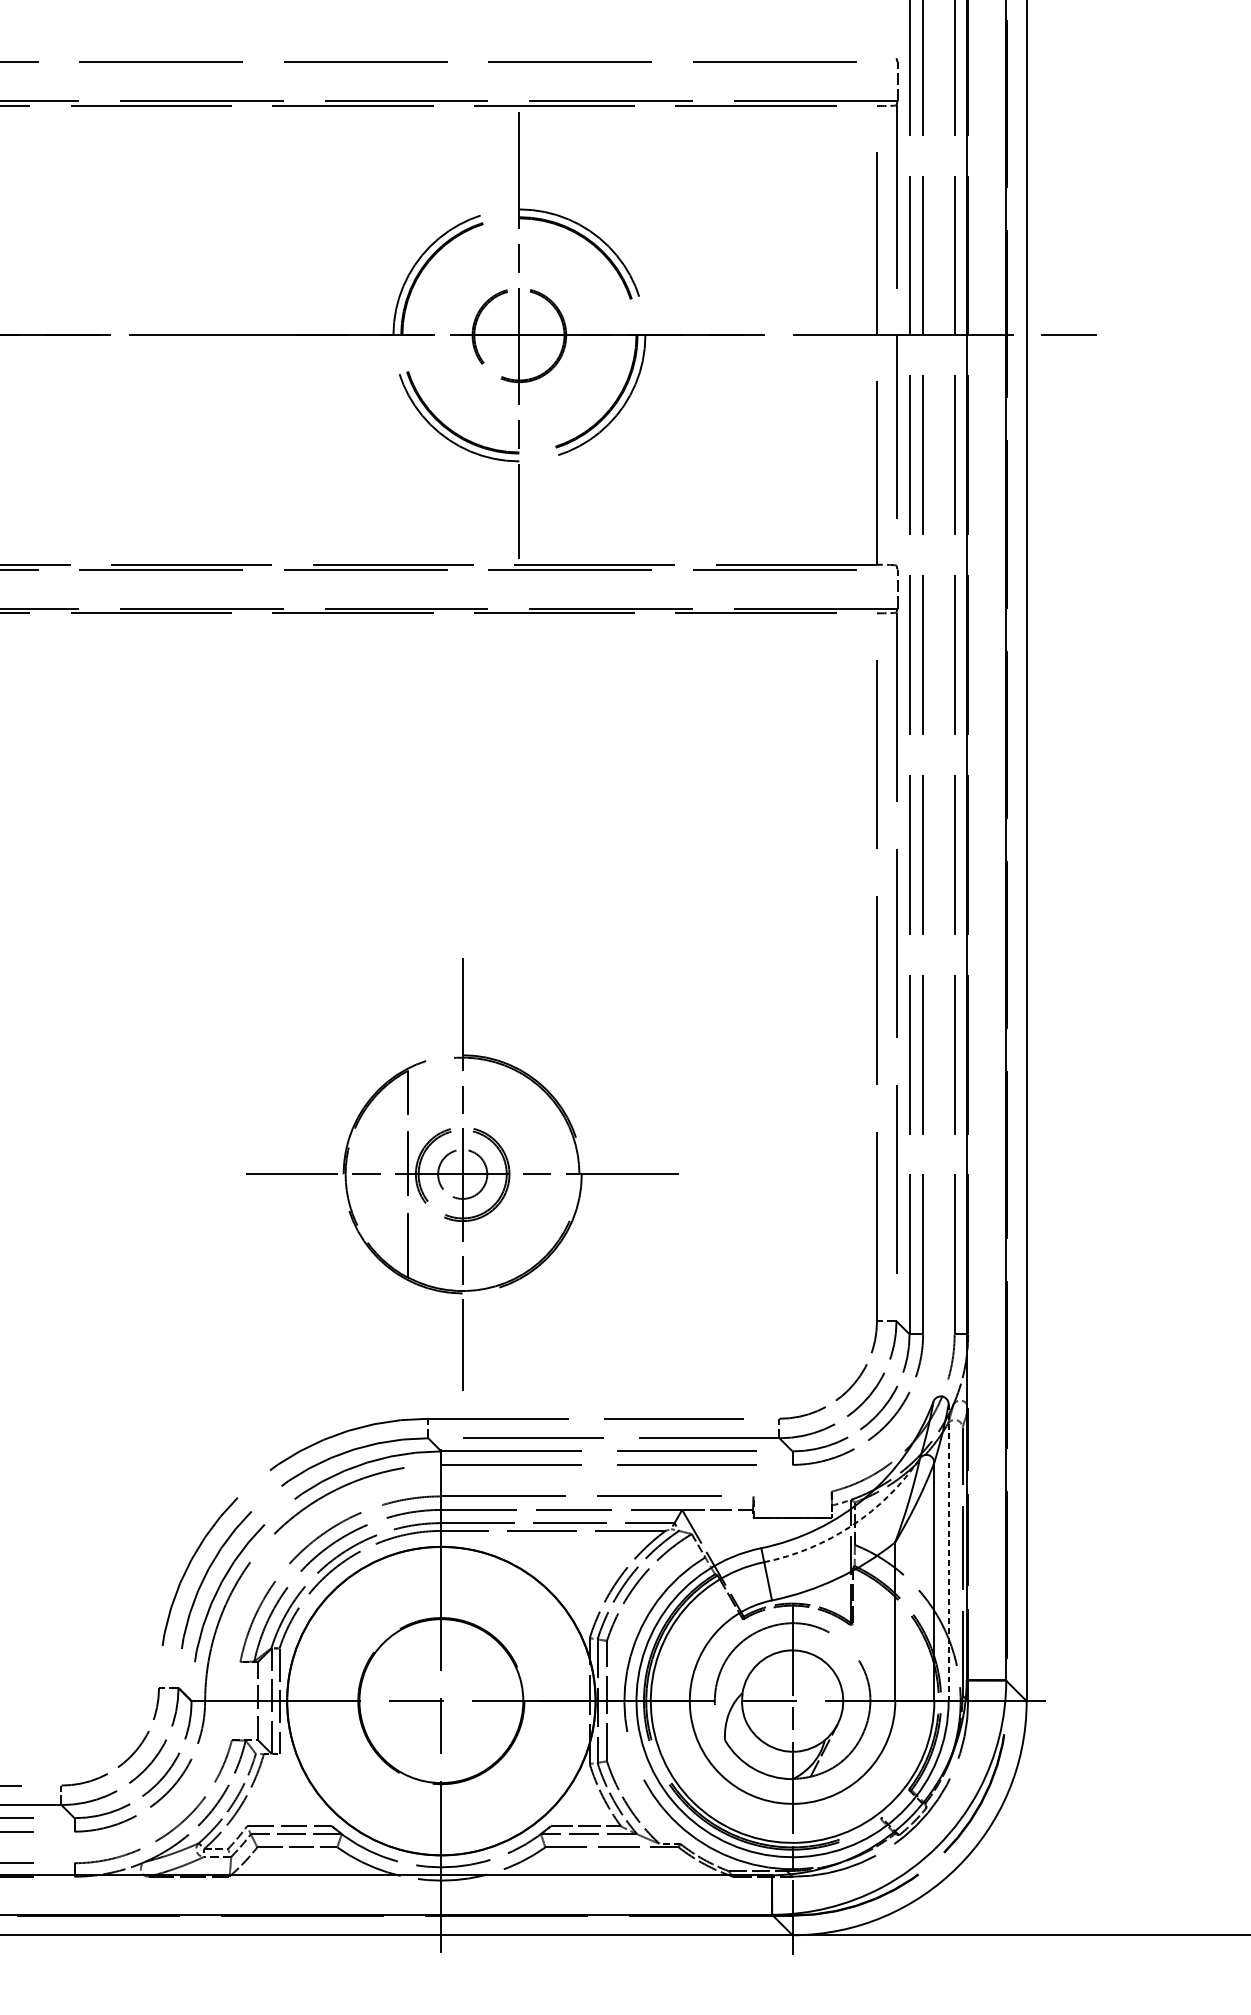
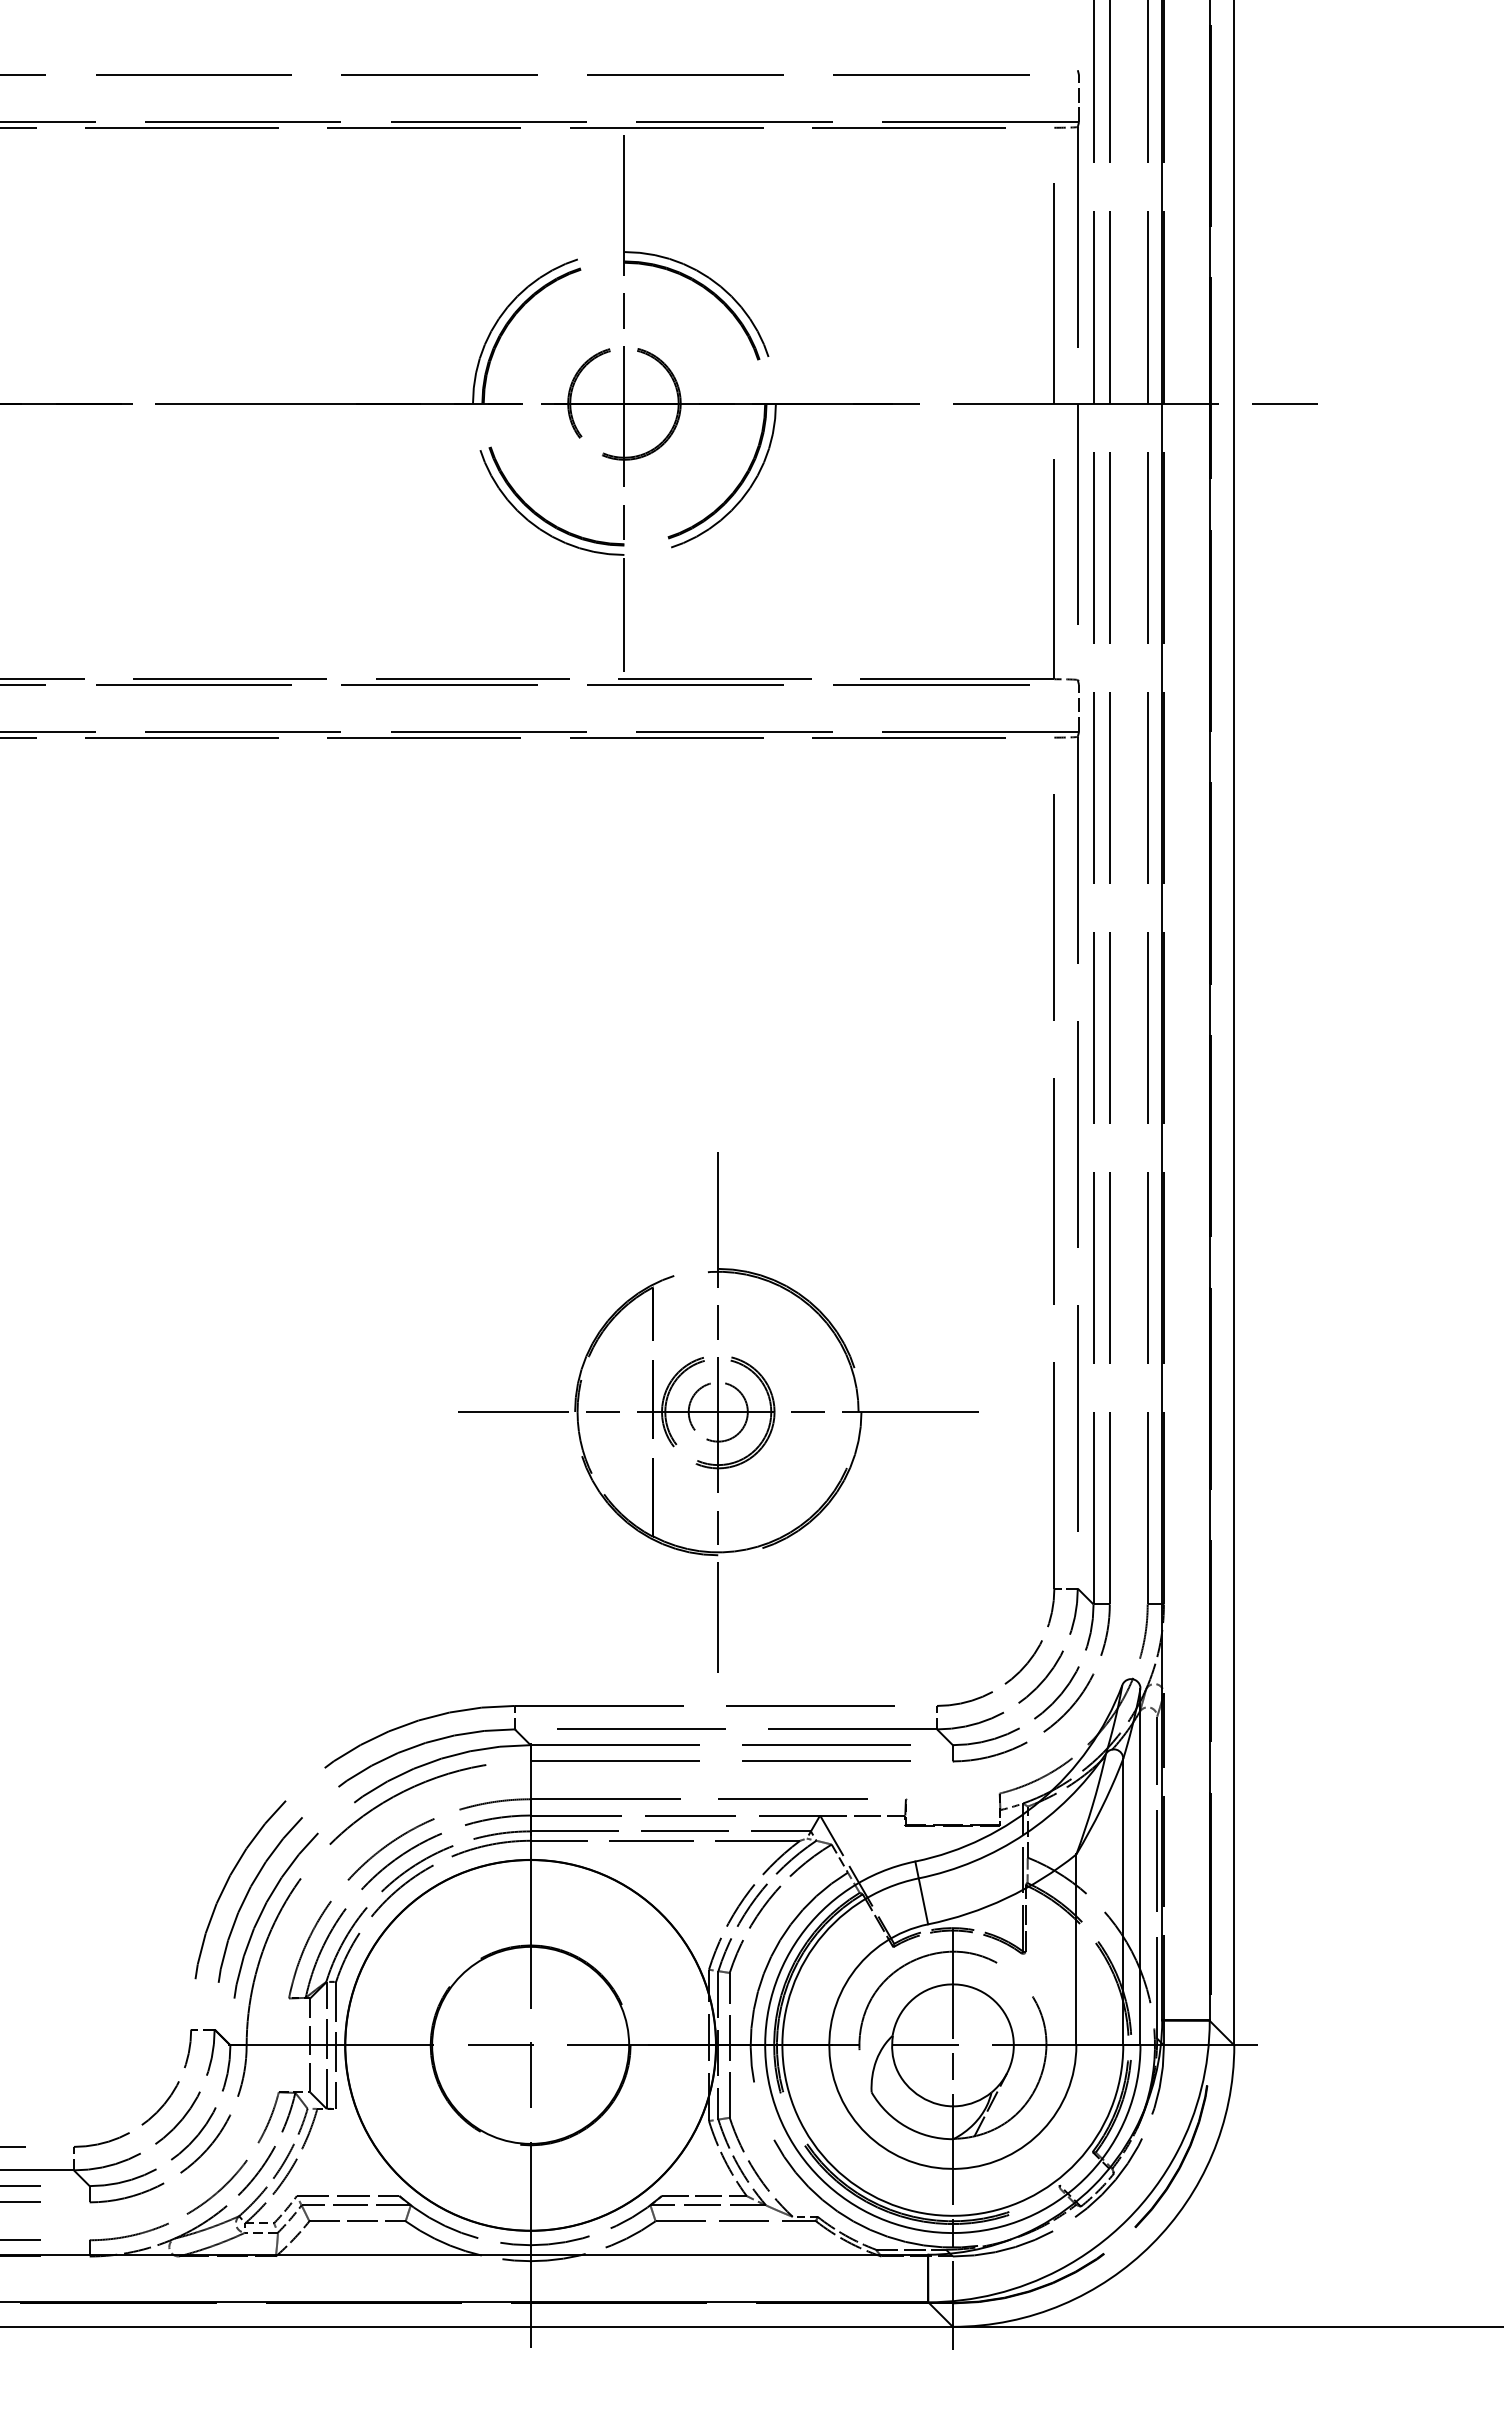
part: (462, 1174) -> (718, 1412), moved
arc: (852, 1525) -> (1024, 1834), dashed -> solid
line: (948, 1553) -> (1140, 1867), dashed -> solid

